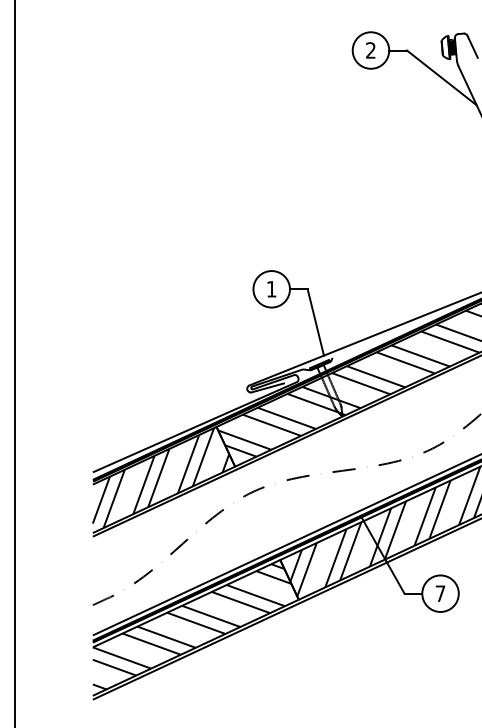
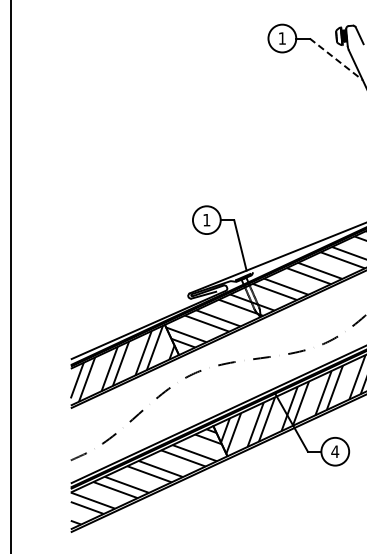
text: (369, 50) -> (281, 38), 2 -> 1
line: (442, 78) -> (336, 59), solid -> dashed
text: (440, 593) -> (335, 451), 7 -> 4

